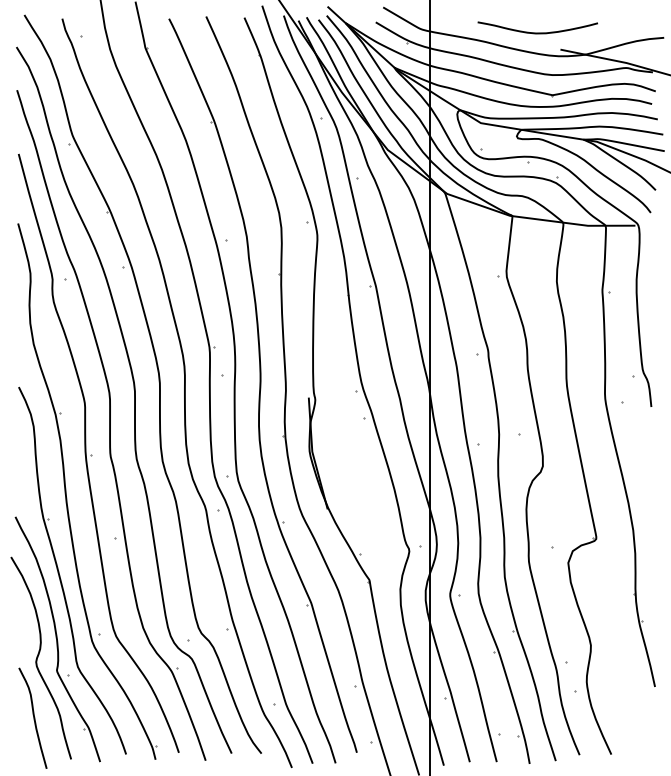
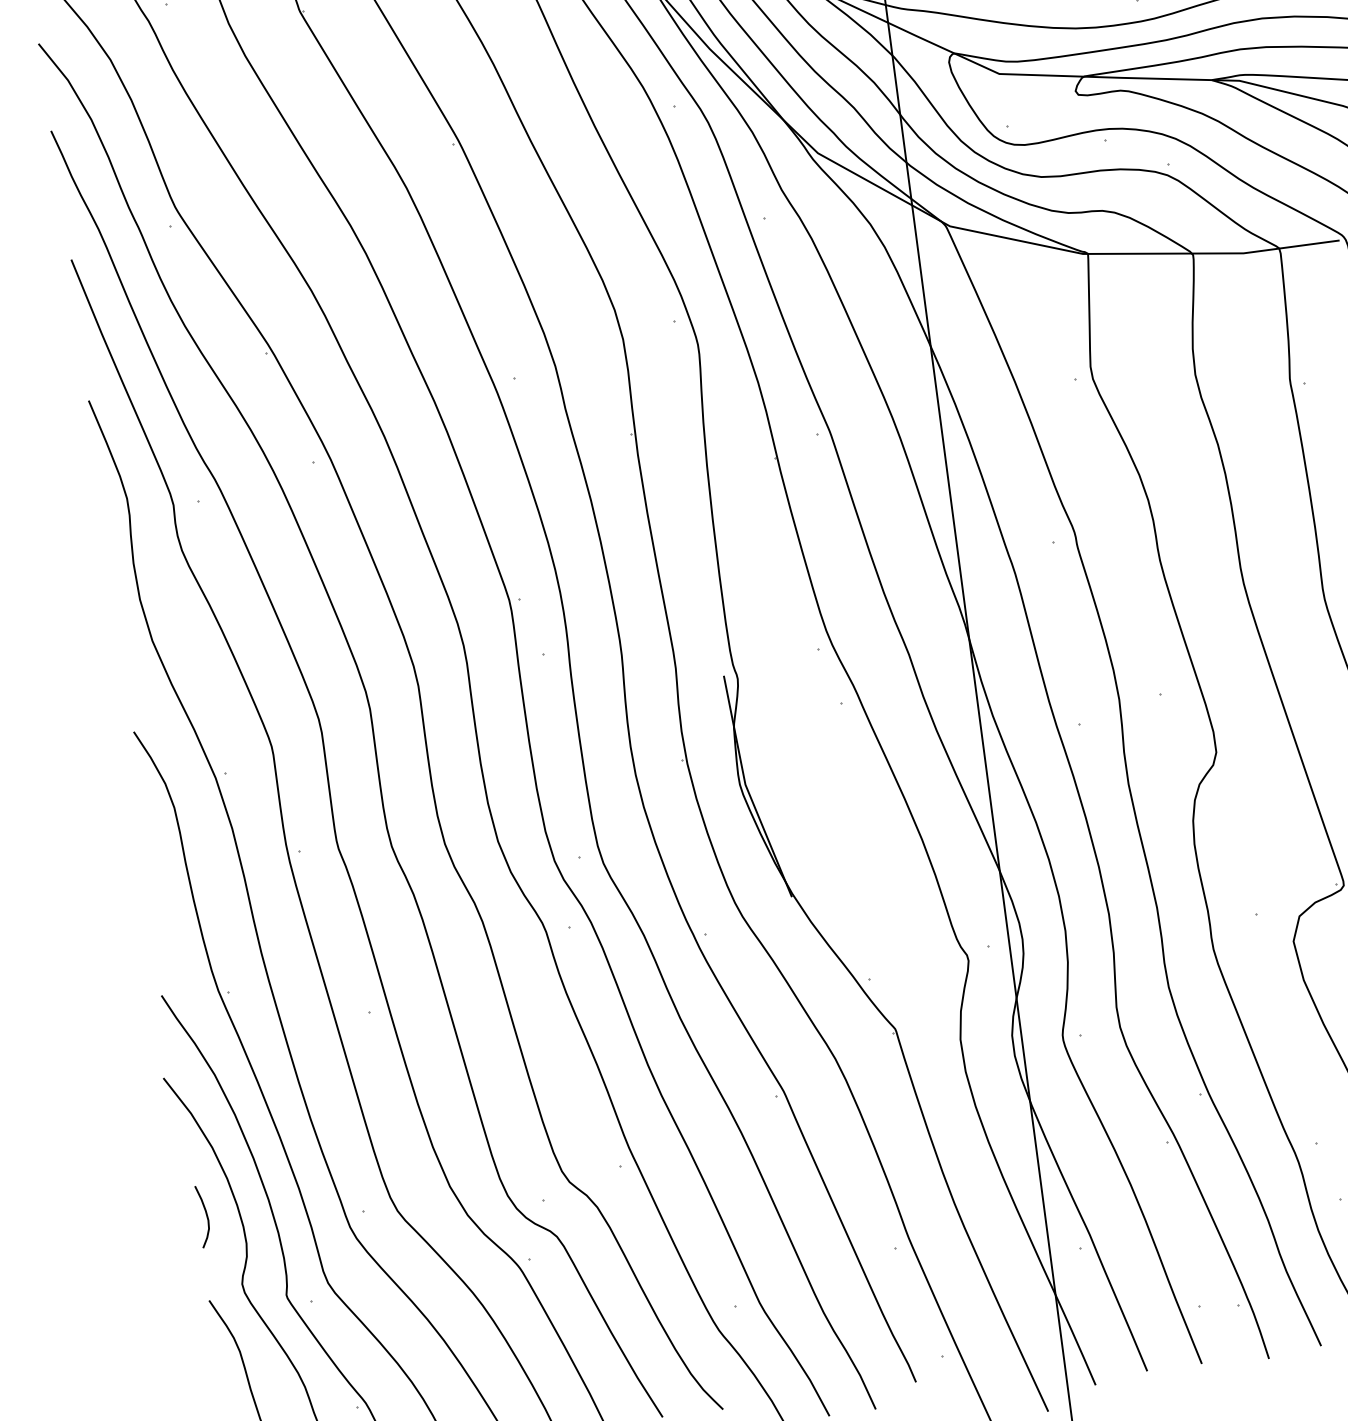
curve: (22, 626) -> (205, 1215), added

